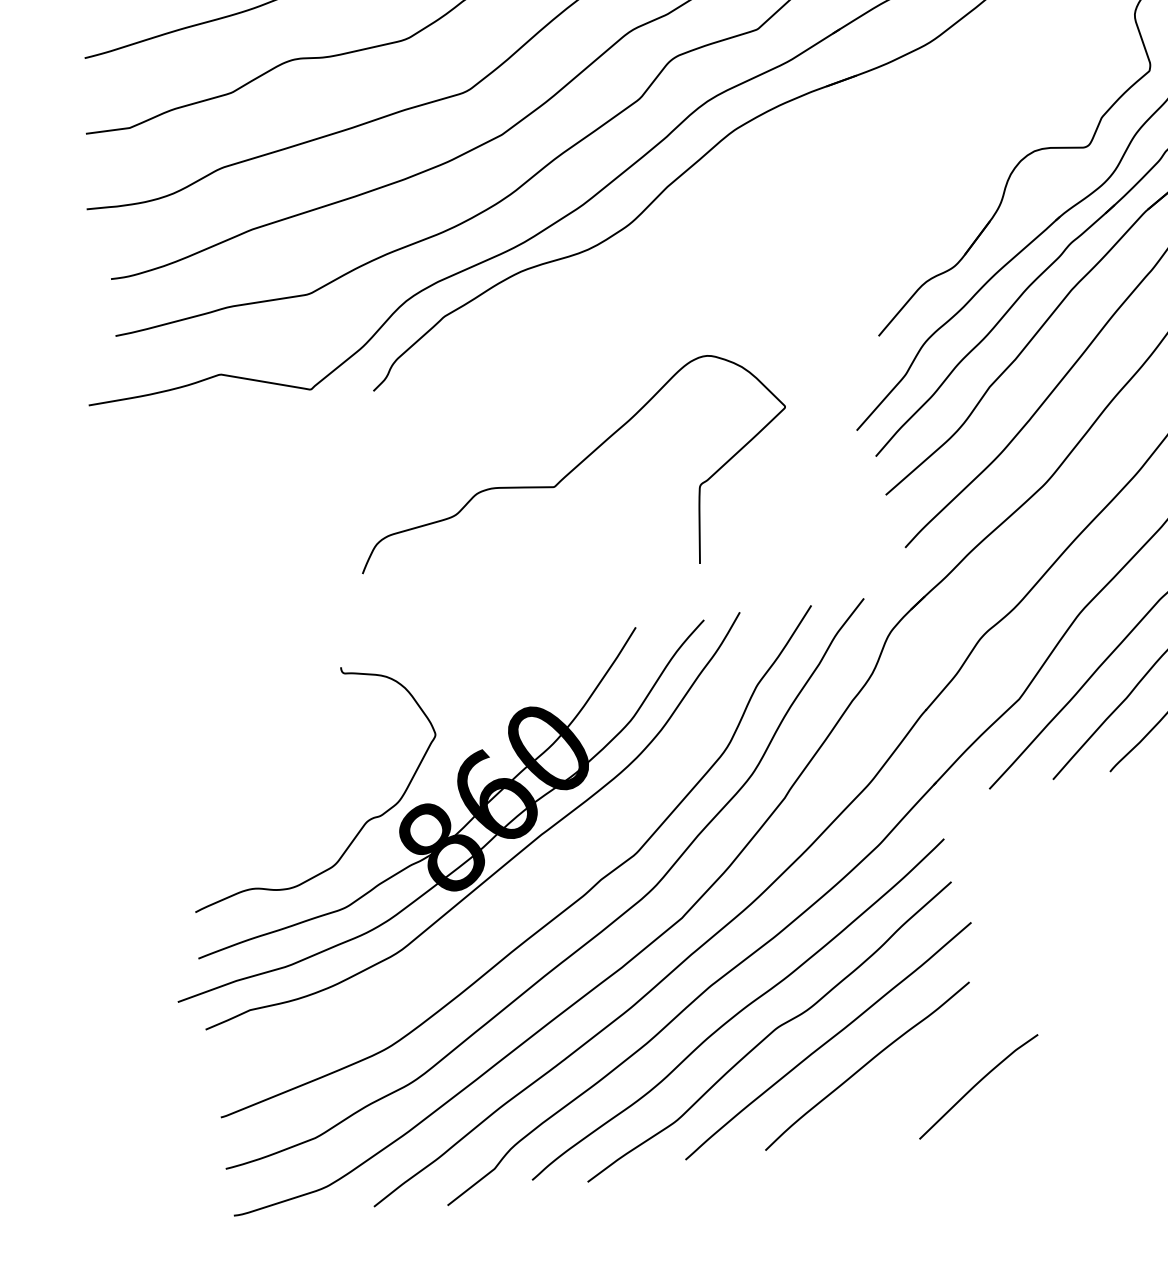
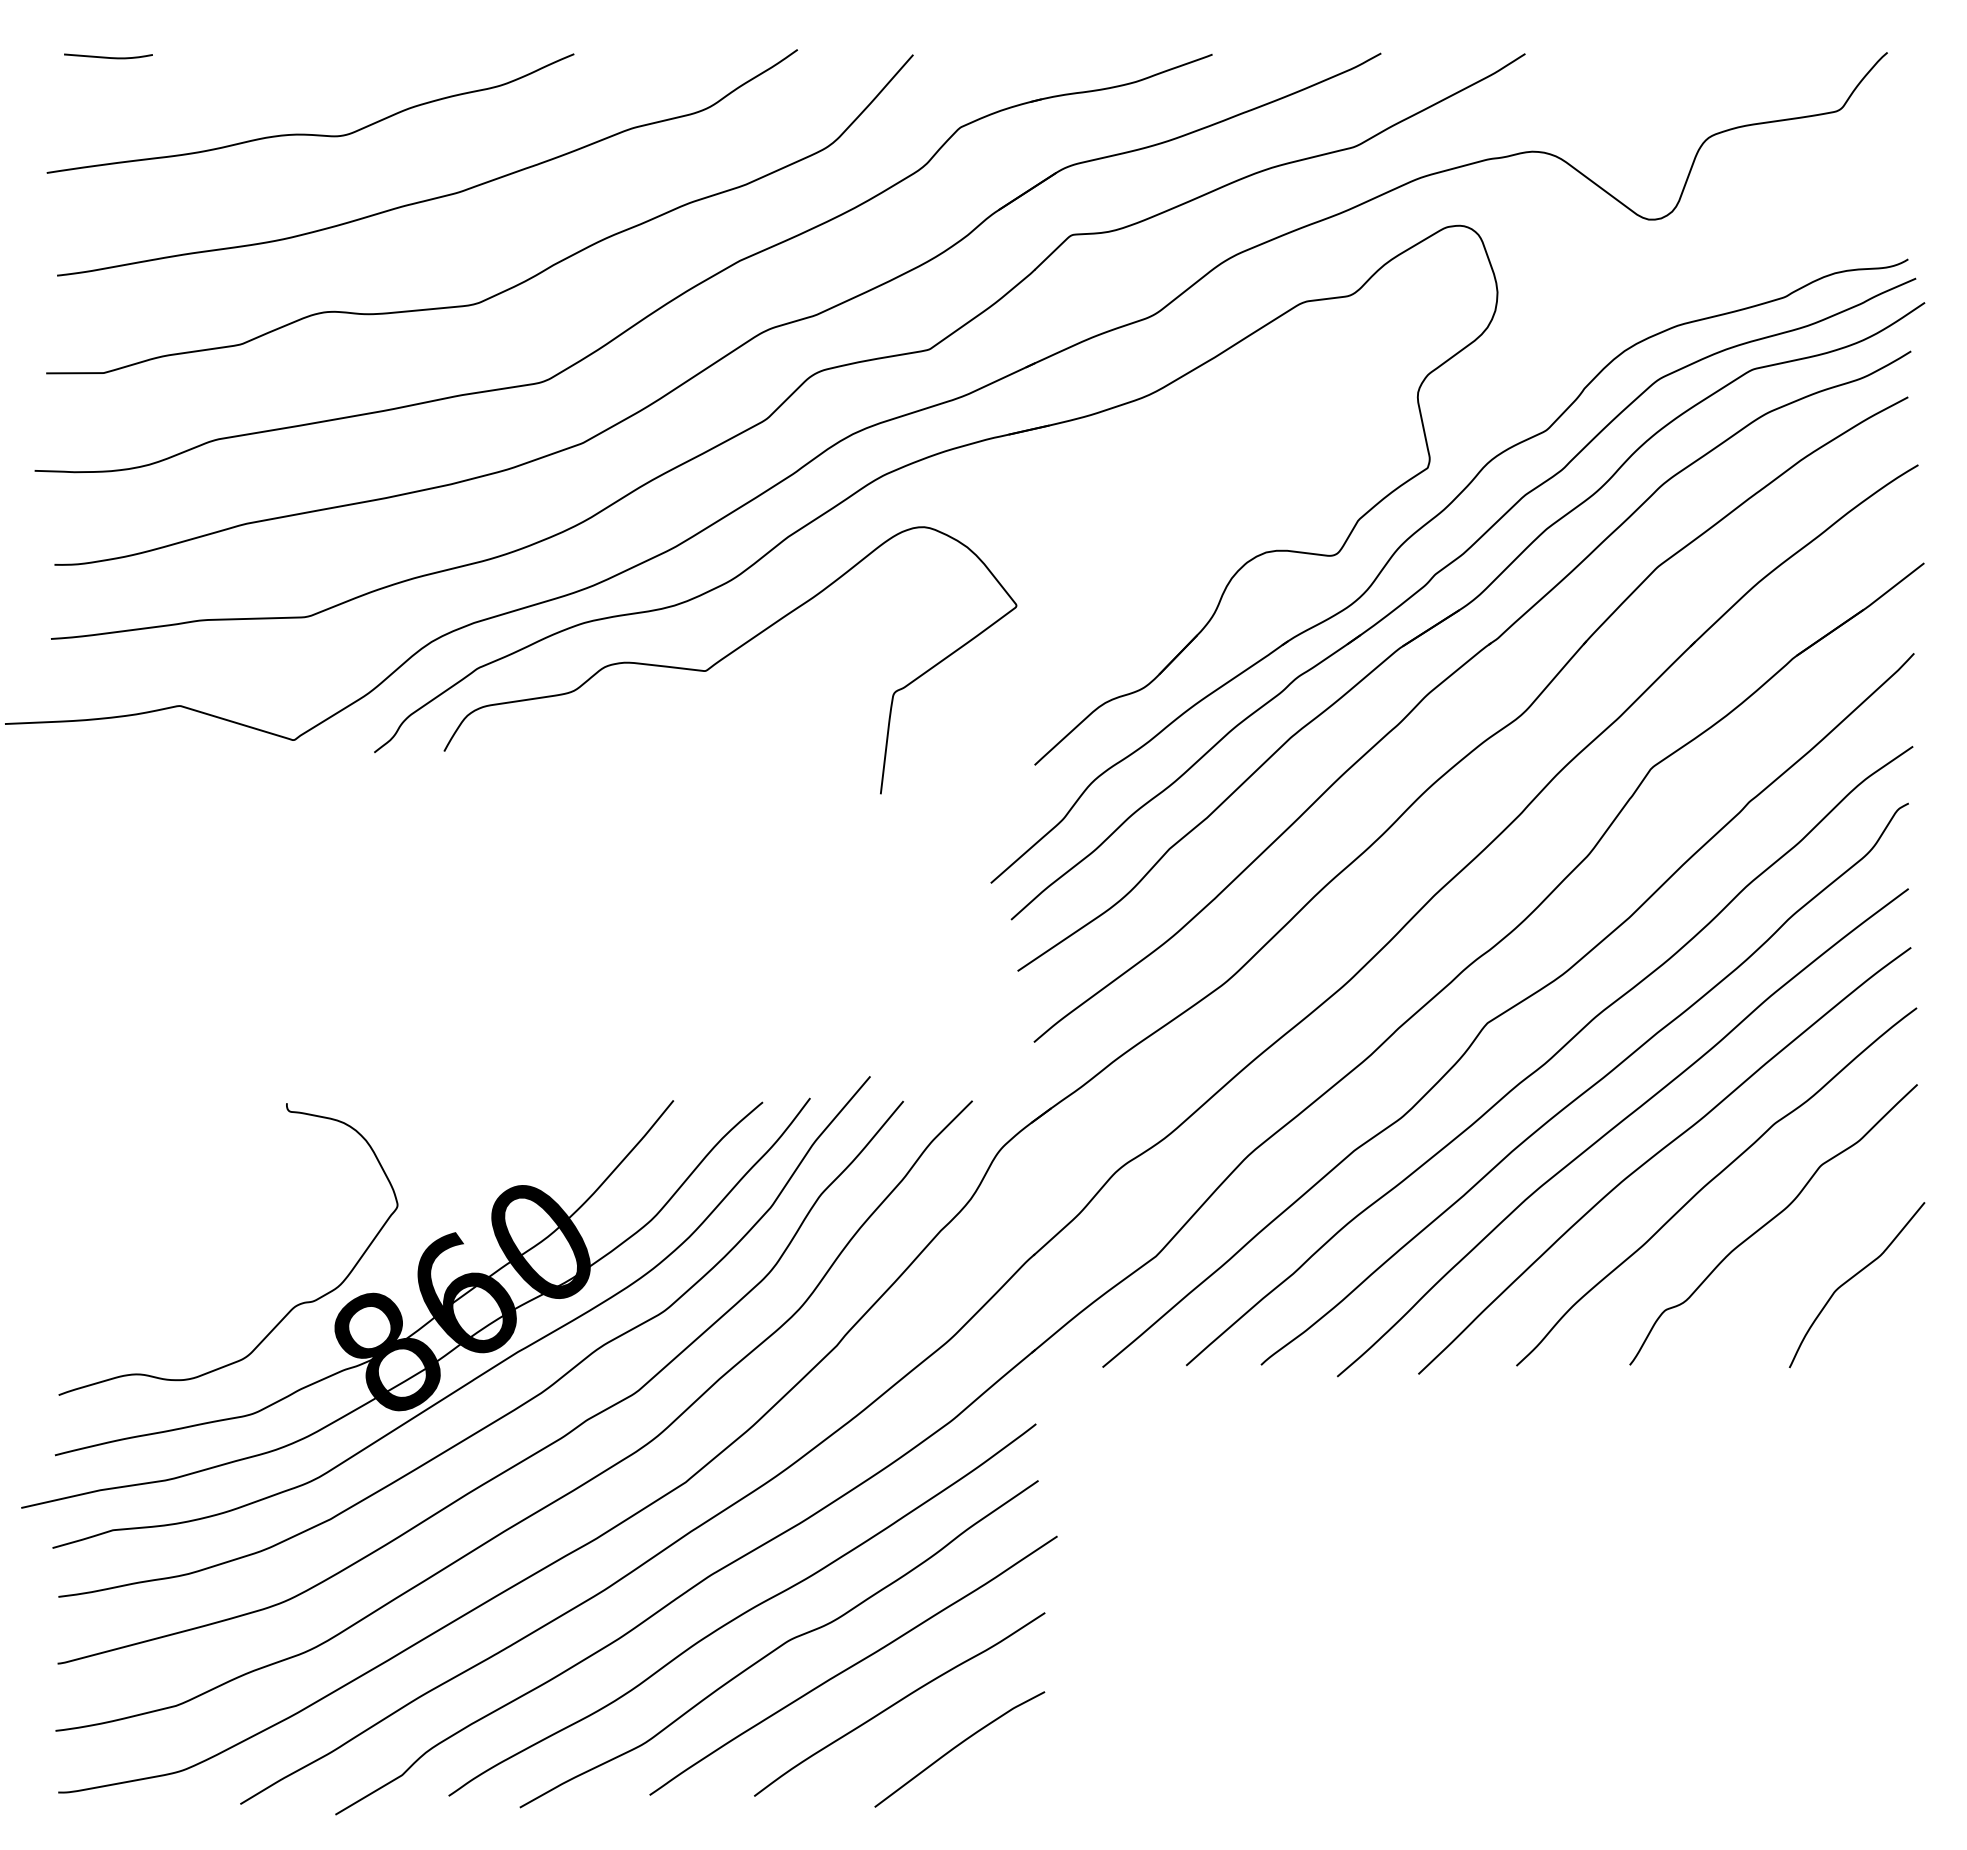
curve: (569, 473) -> (727, 656), moved
curve: (541, 880) -> (509, 1411), added
curve: (977, 1084) -> (958, 1746), moved

